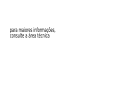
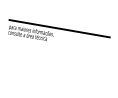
line: (59, 23) -> (59, 28), added

